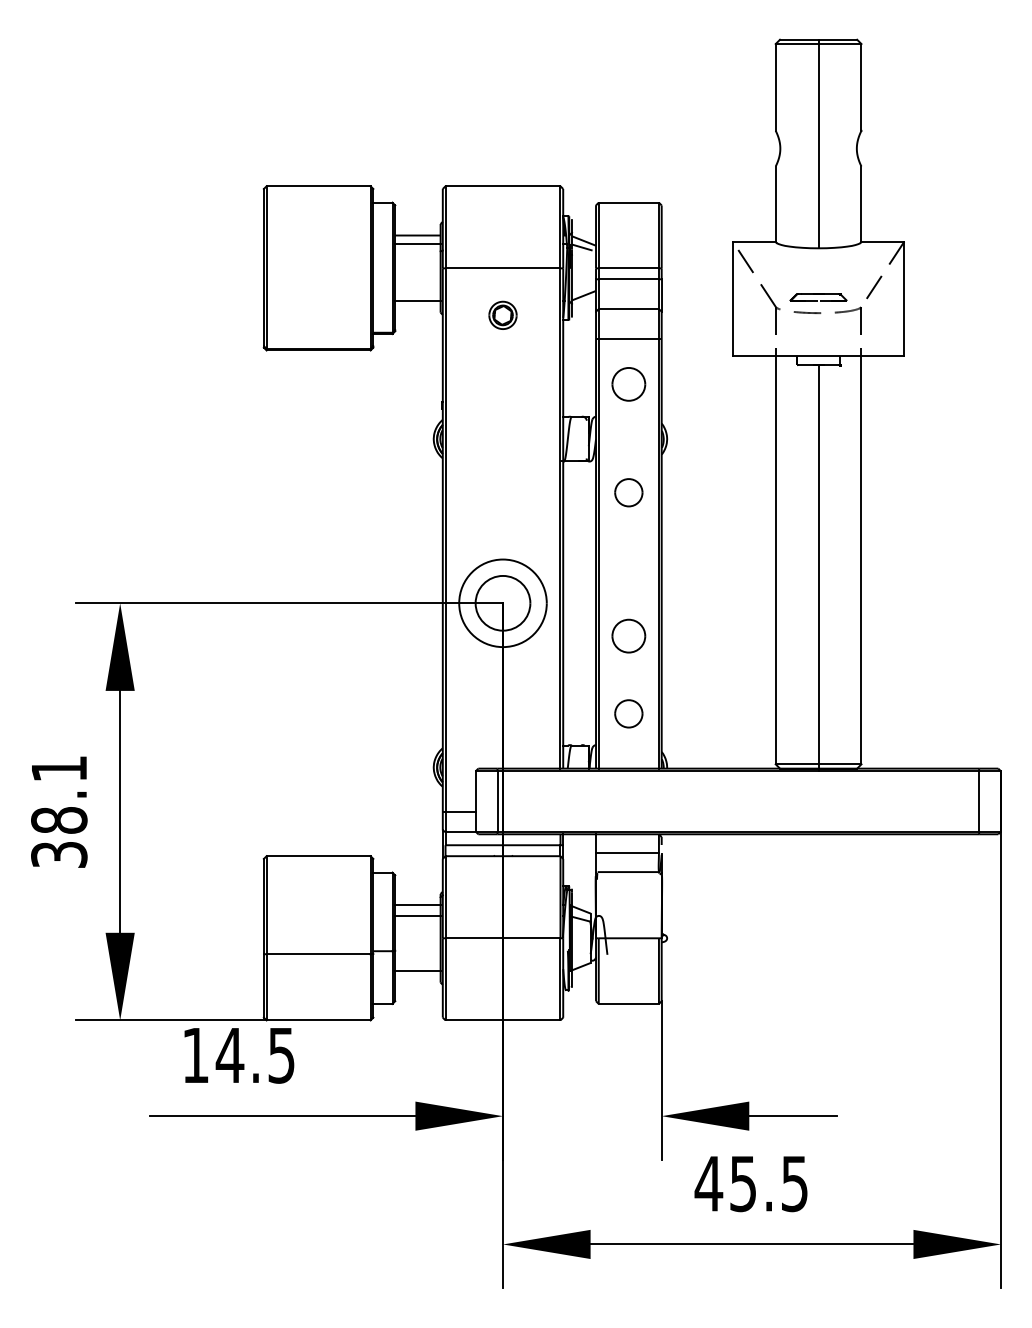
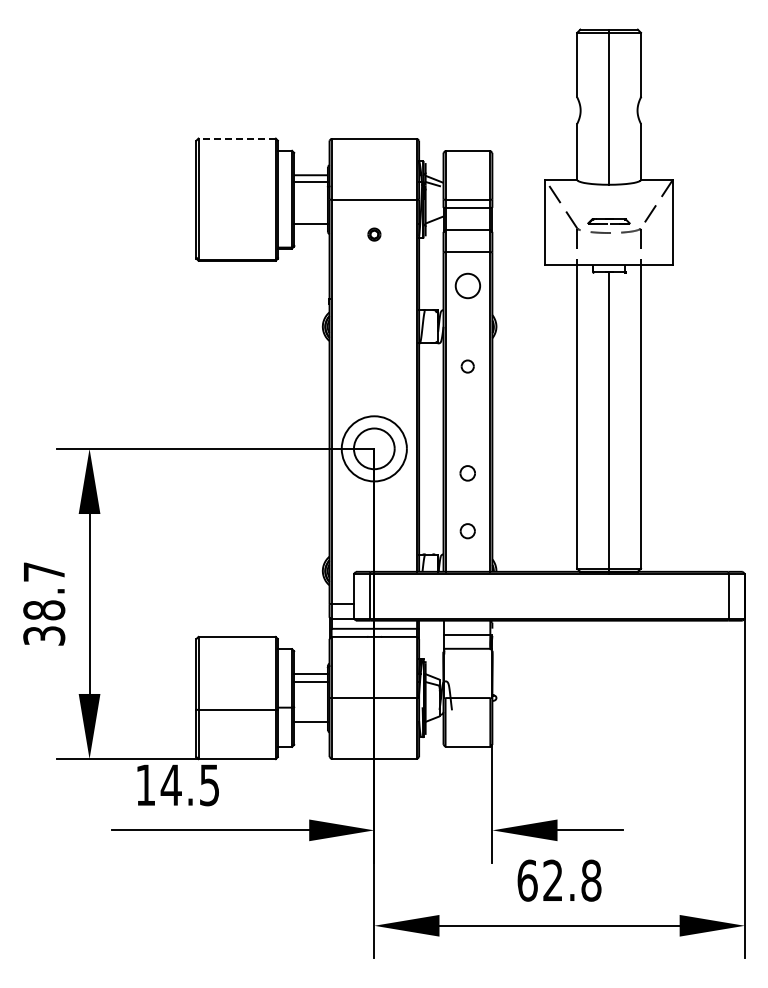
line: (319, 186) -> (237, 138), solid -> dashed
part: (503, 315) -> (374, 234), size x0.6
part: (628, 492) -> (467, 366), size x0.6
part: (628, 636) -> (467, 473), size x0.6
part: (628, 714) -> (467, 531), size x0.7
text: (59, 768) -> (44, 571), 38.1 -> 38.7
text: (750, 1183) -> (558, 880), 45.5 -> 62.8

